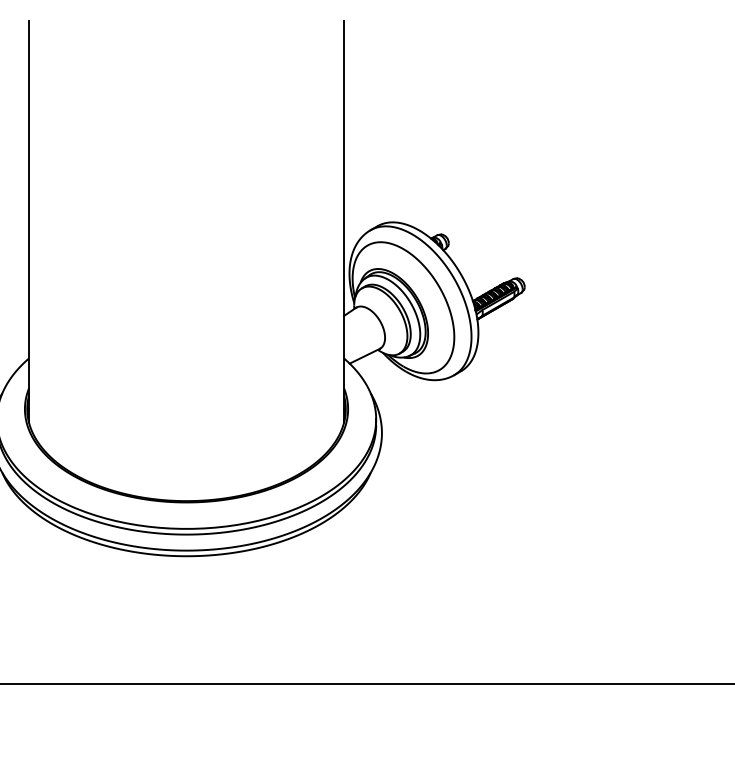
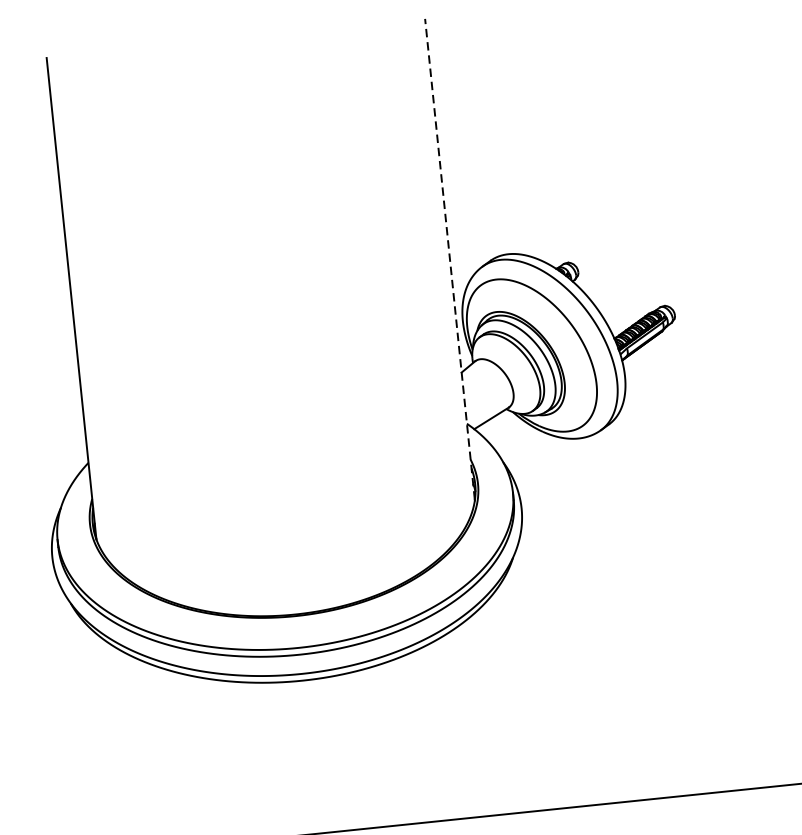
line: (344, 221) -> (450, 259), solid -> dashed

